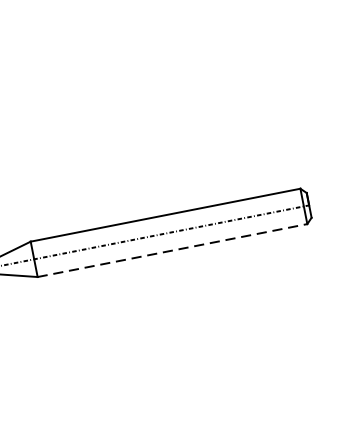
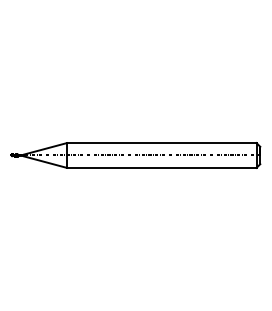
line: (171, 250) -> (161, 167), dashed -> solid

